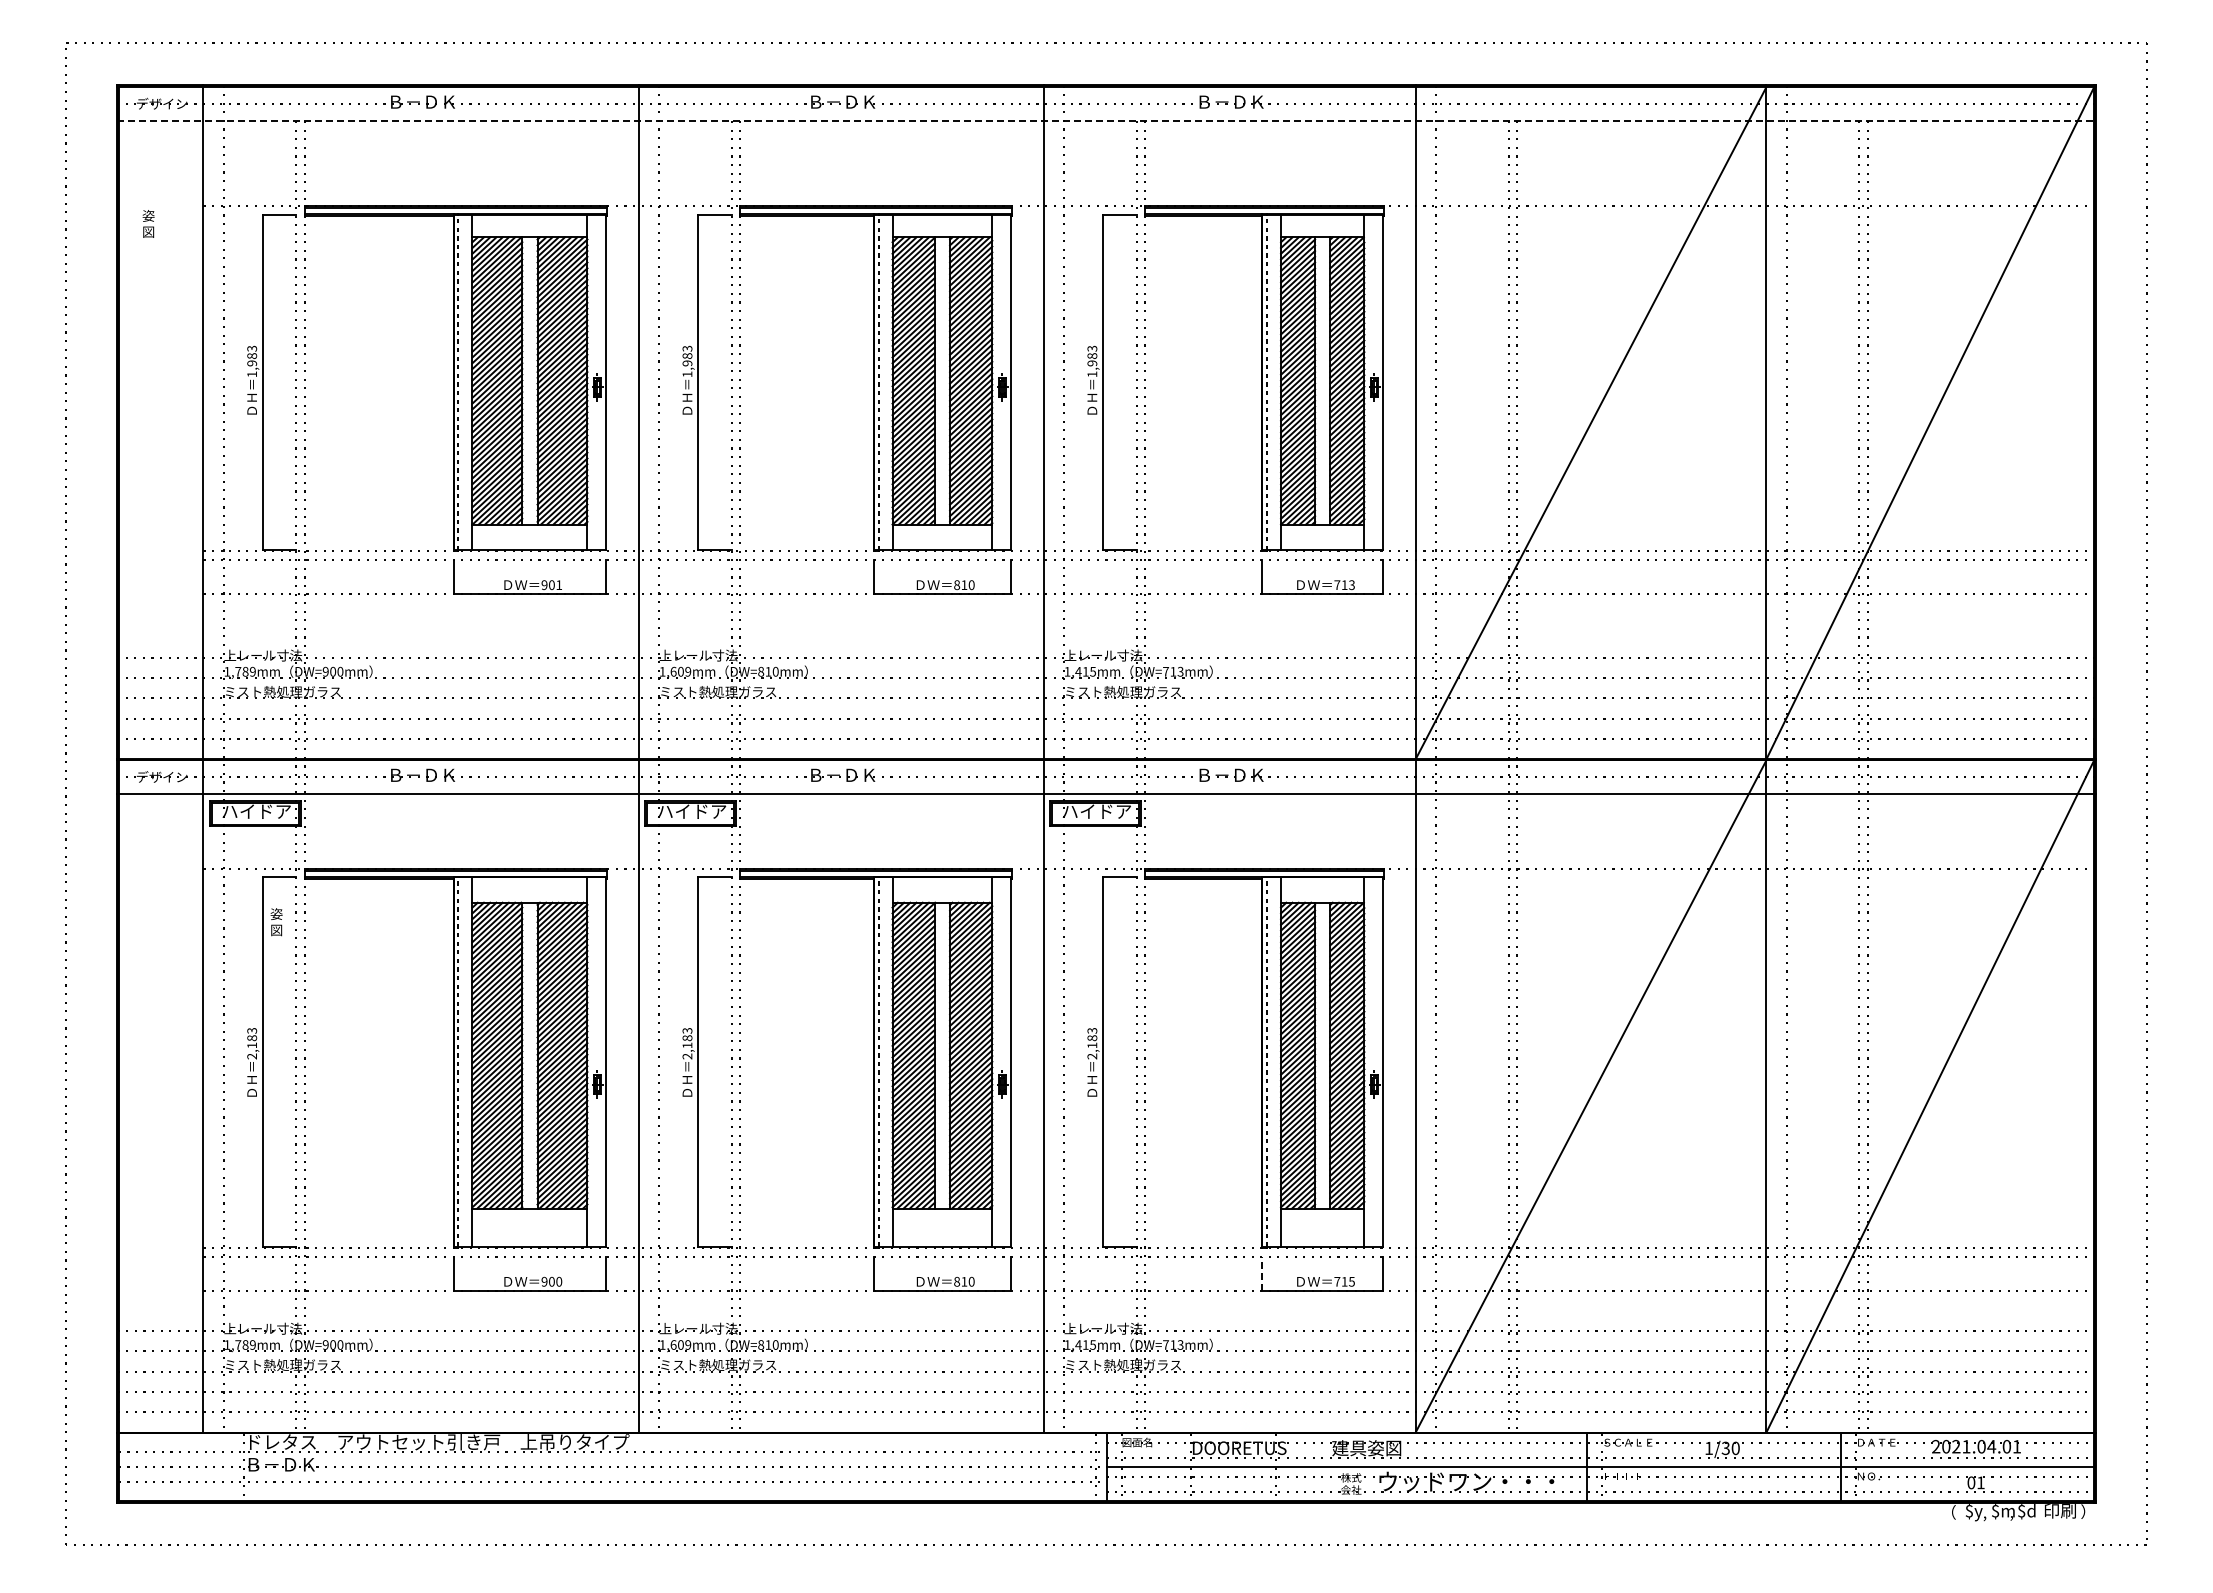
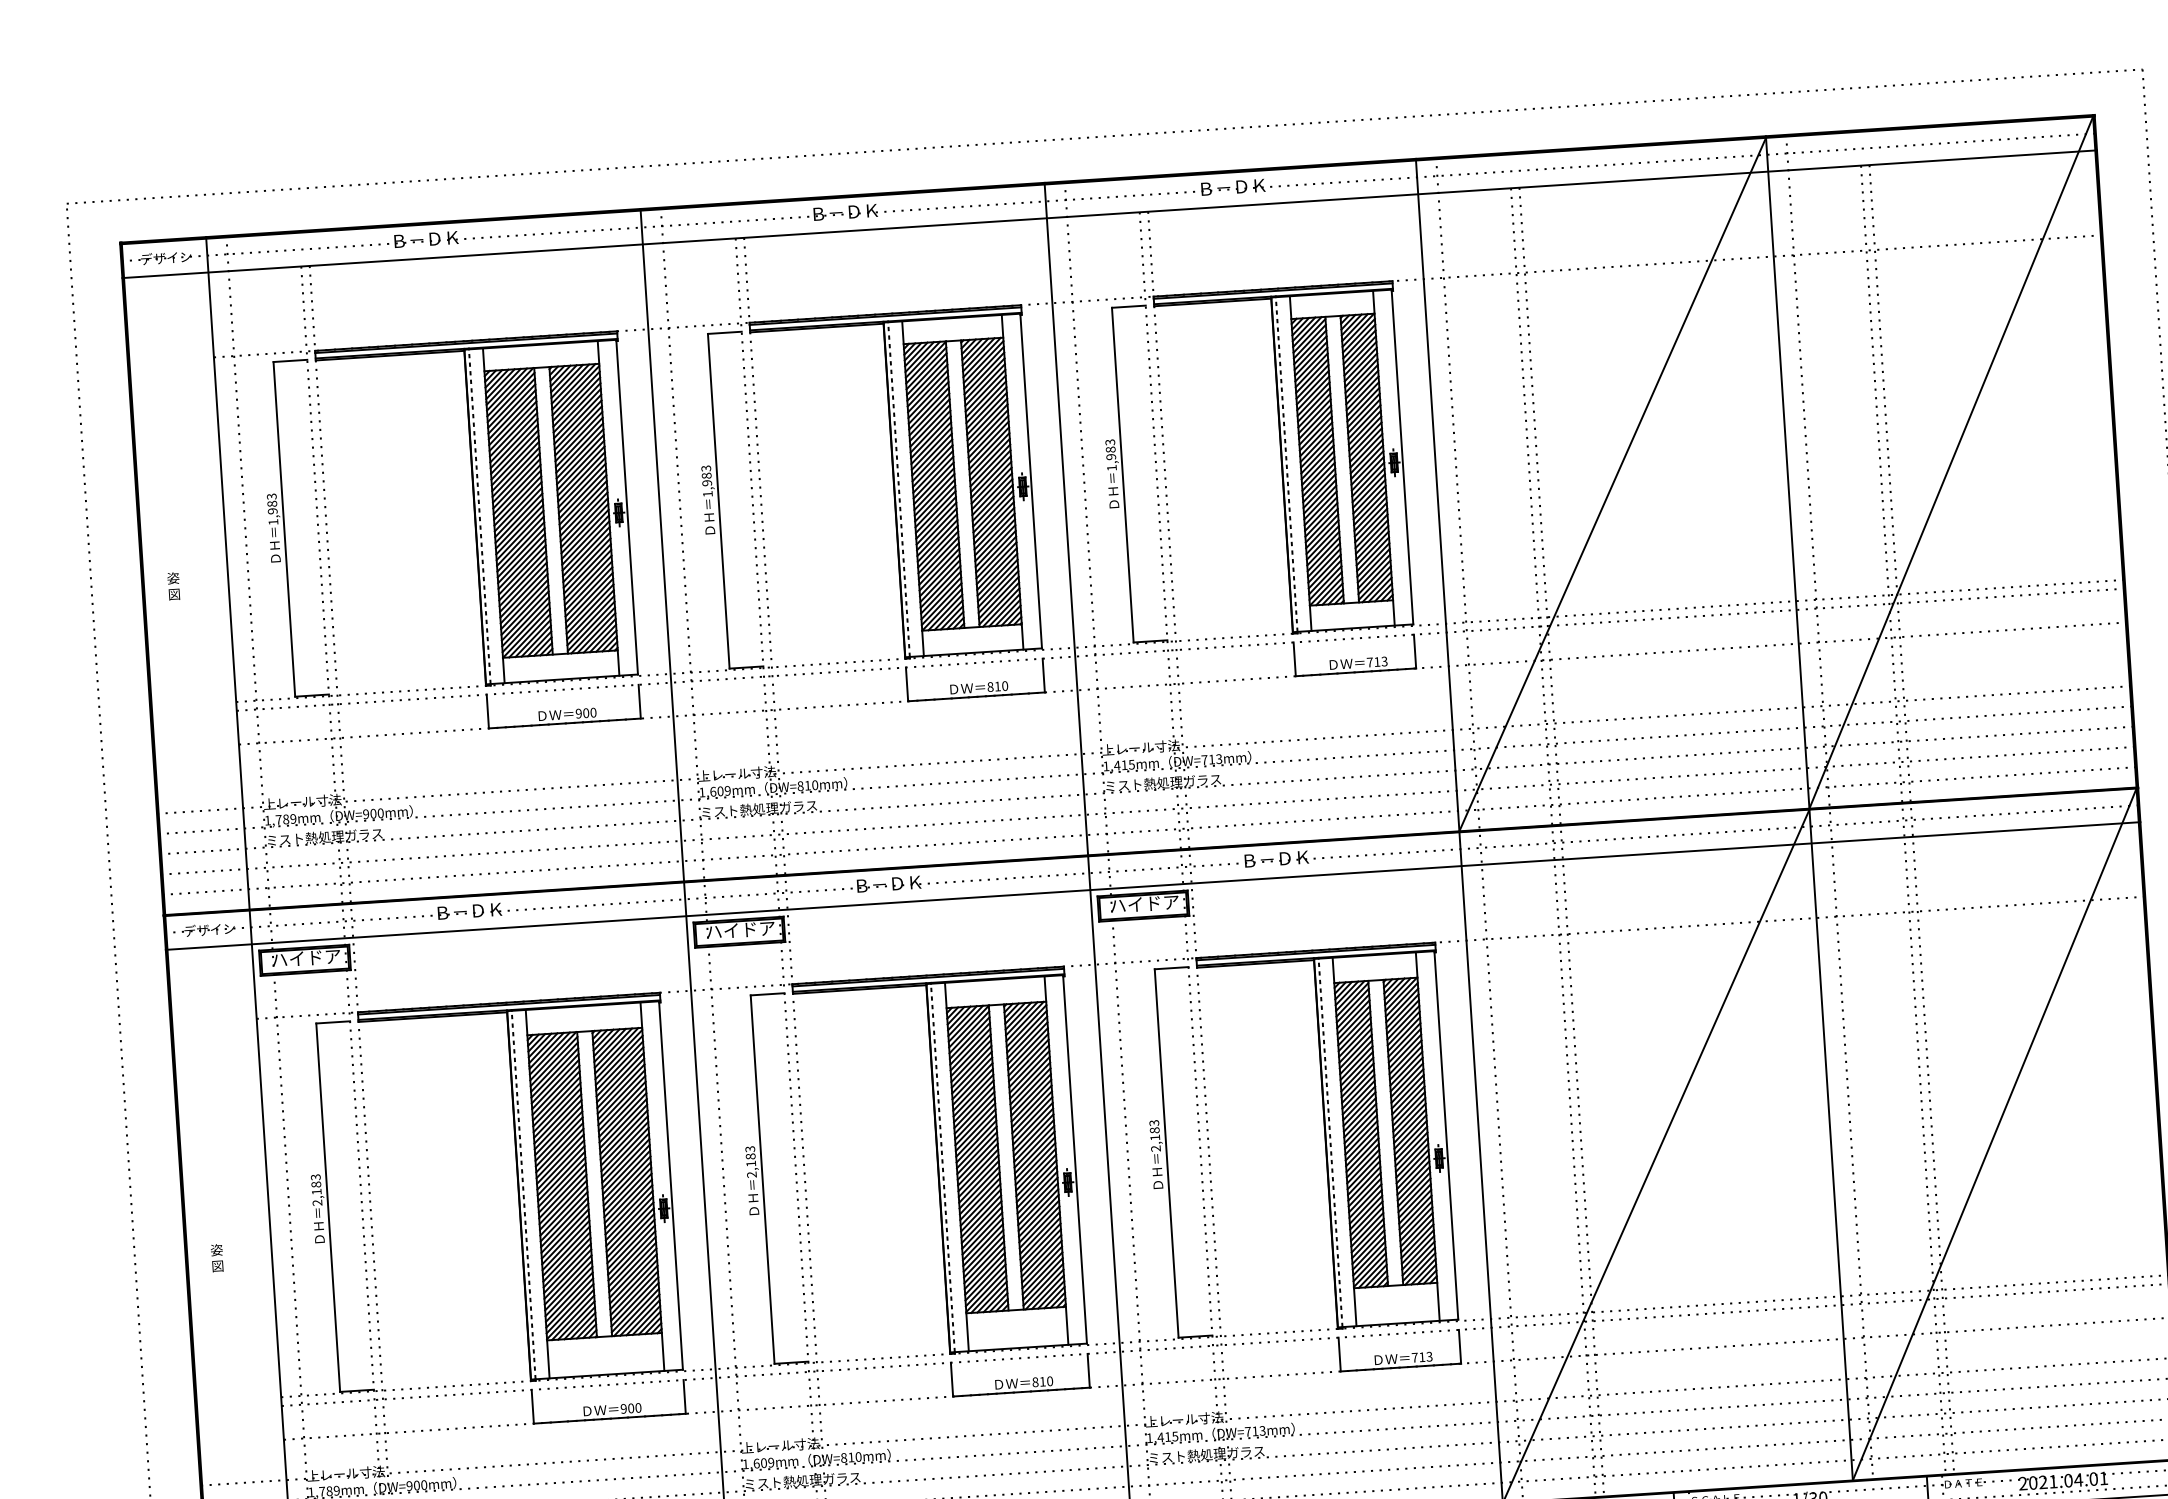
line: (1107, 121) -> (1110, 214), dashed -> solid
text: (148, 223) -> (173, 585), moved
text: (559, 585) -> (593, 713), 901 -> 900
text: (276, 922) -> (217, 1258), moved
line: (1262, 1273) -> (1339, 1354), dashed -> solid
text: (1351, 1281) -> (1429, 1356), 715 -> 713

